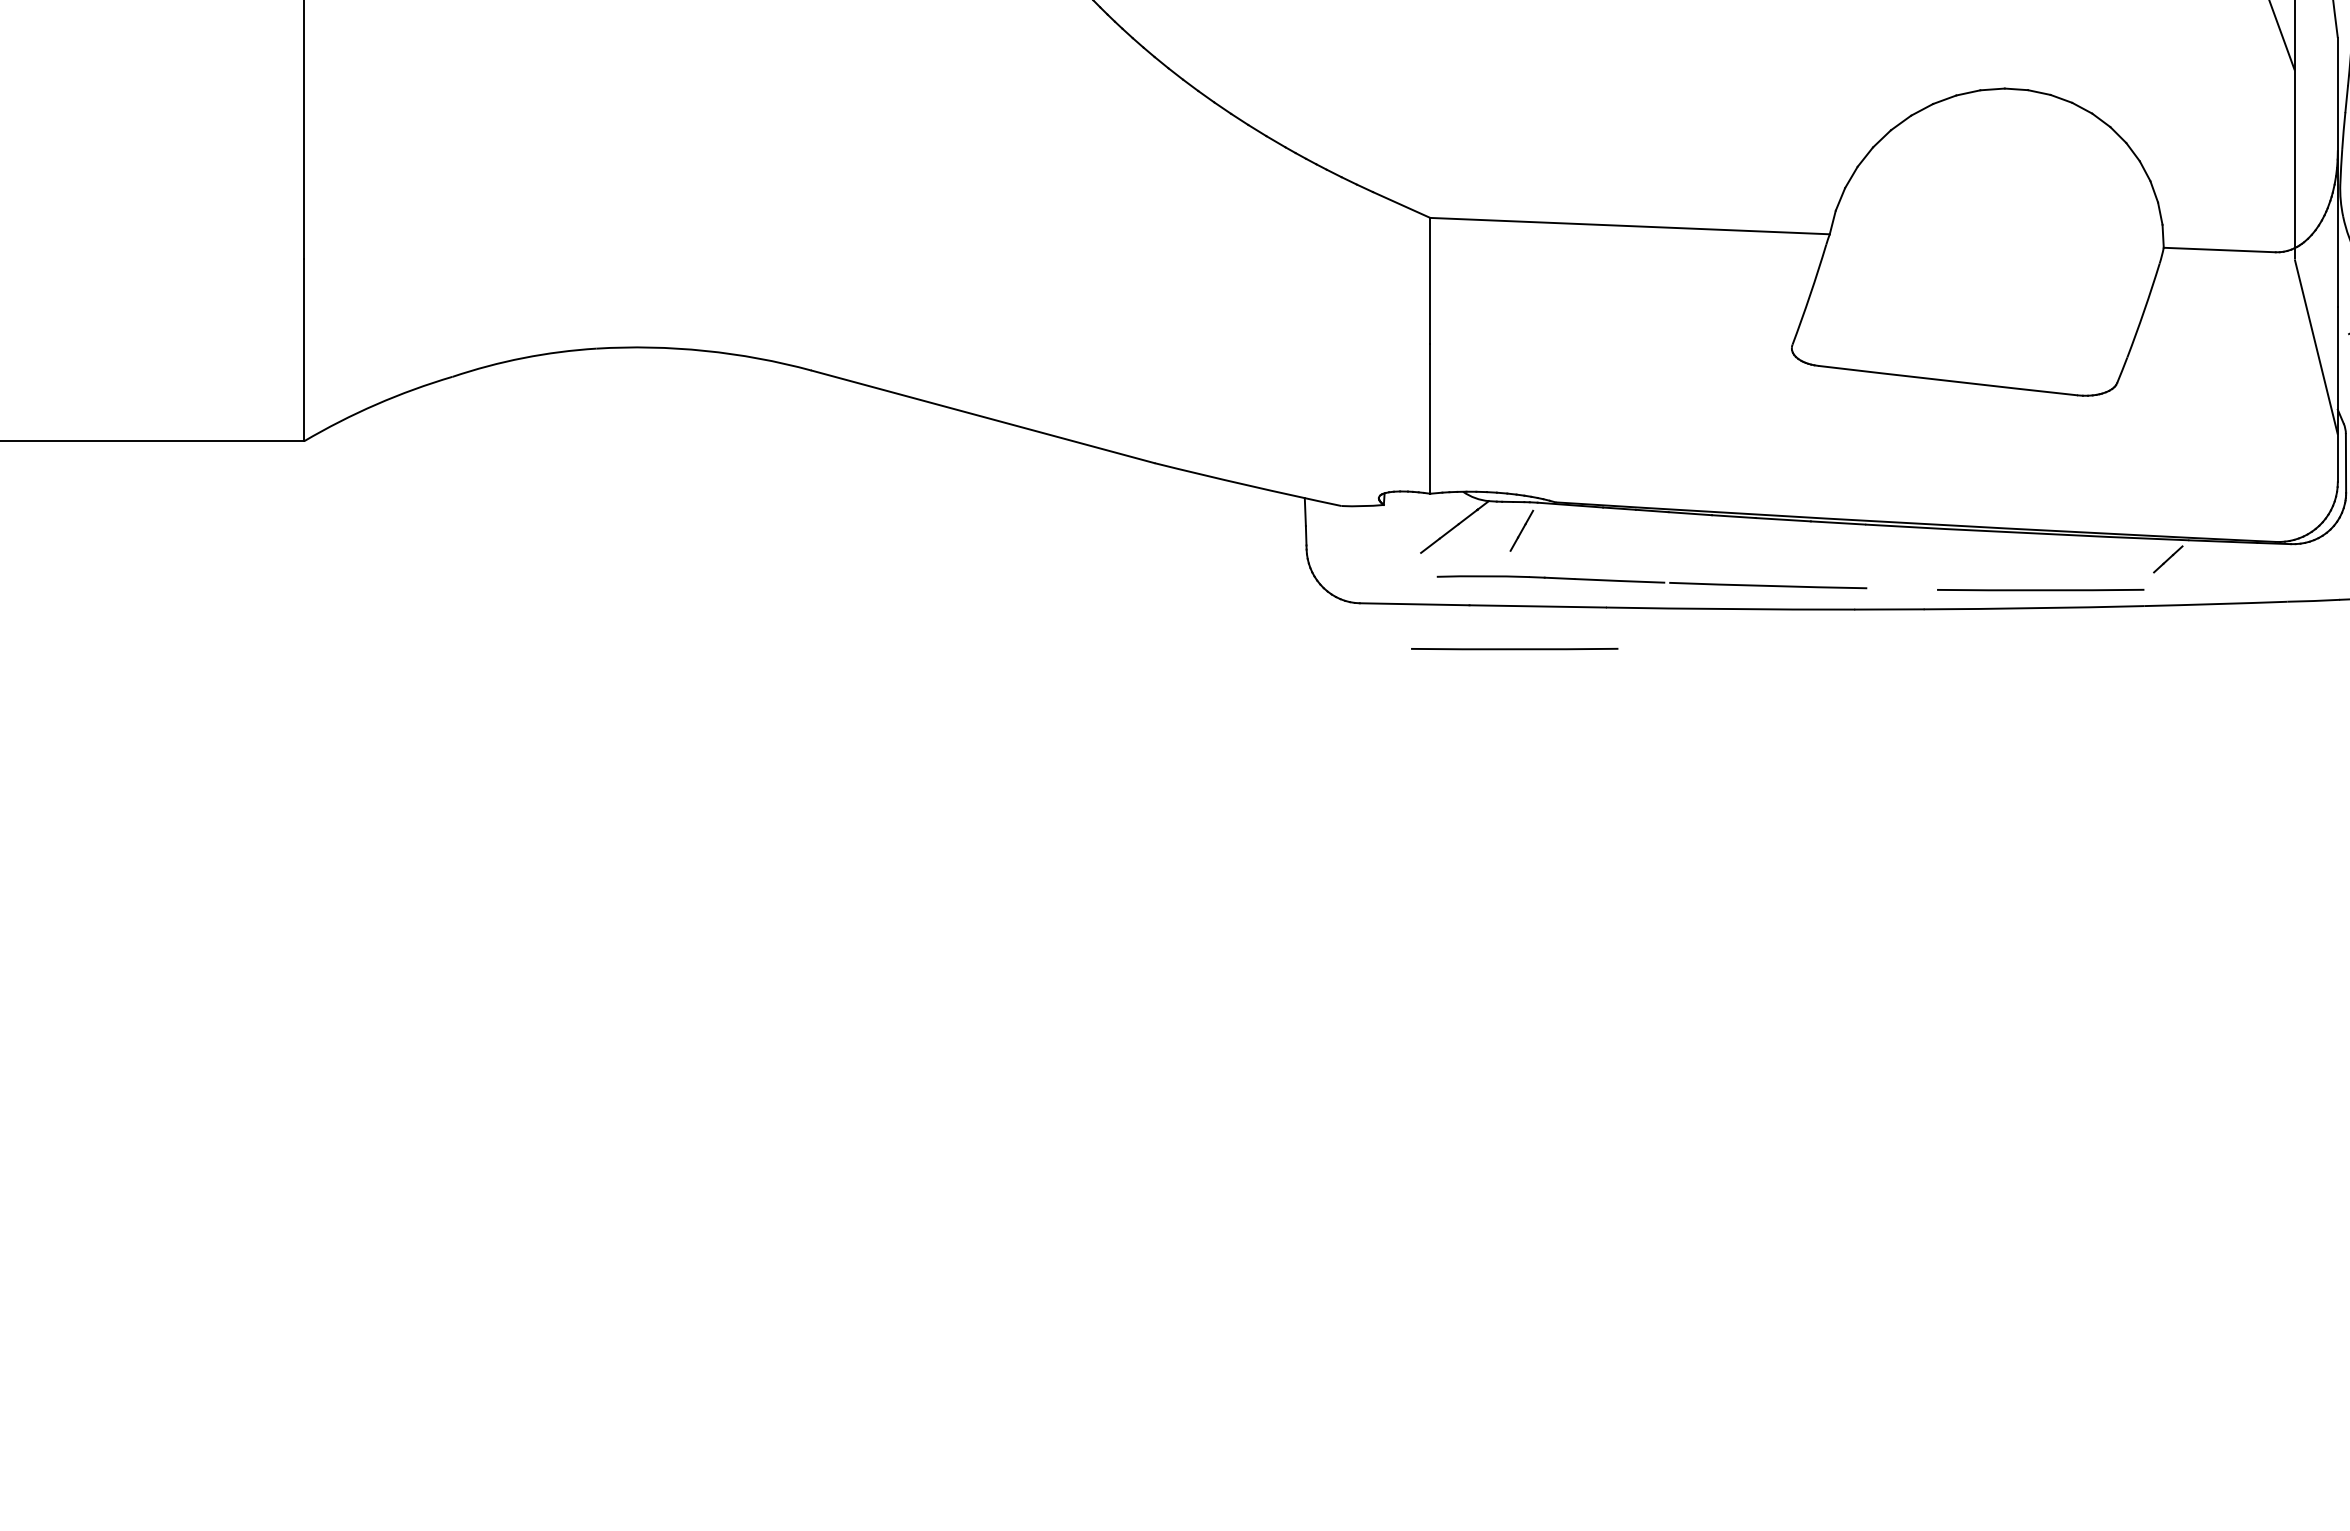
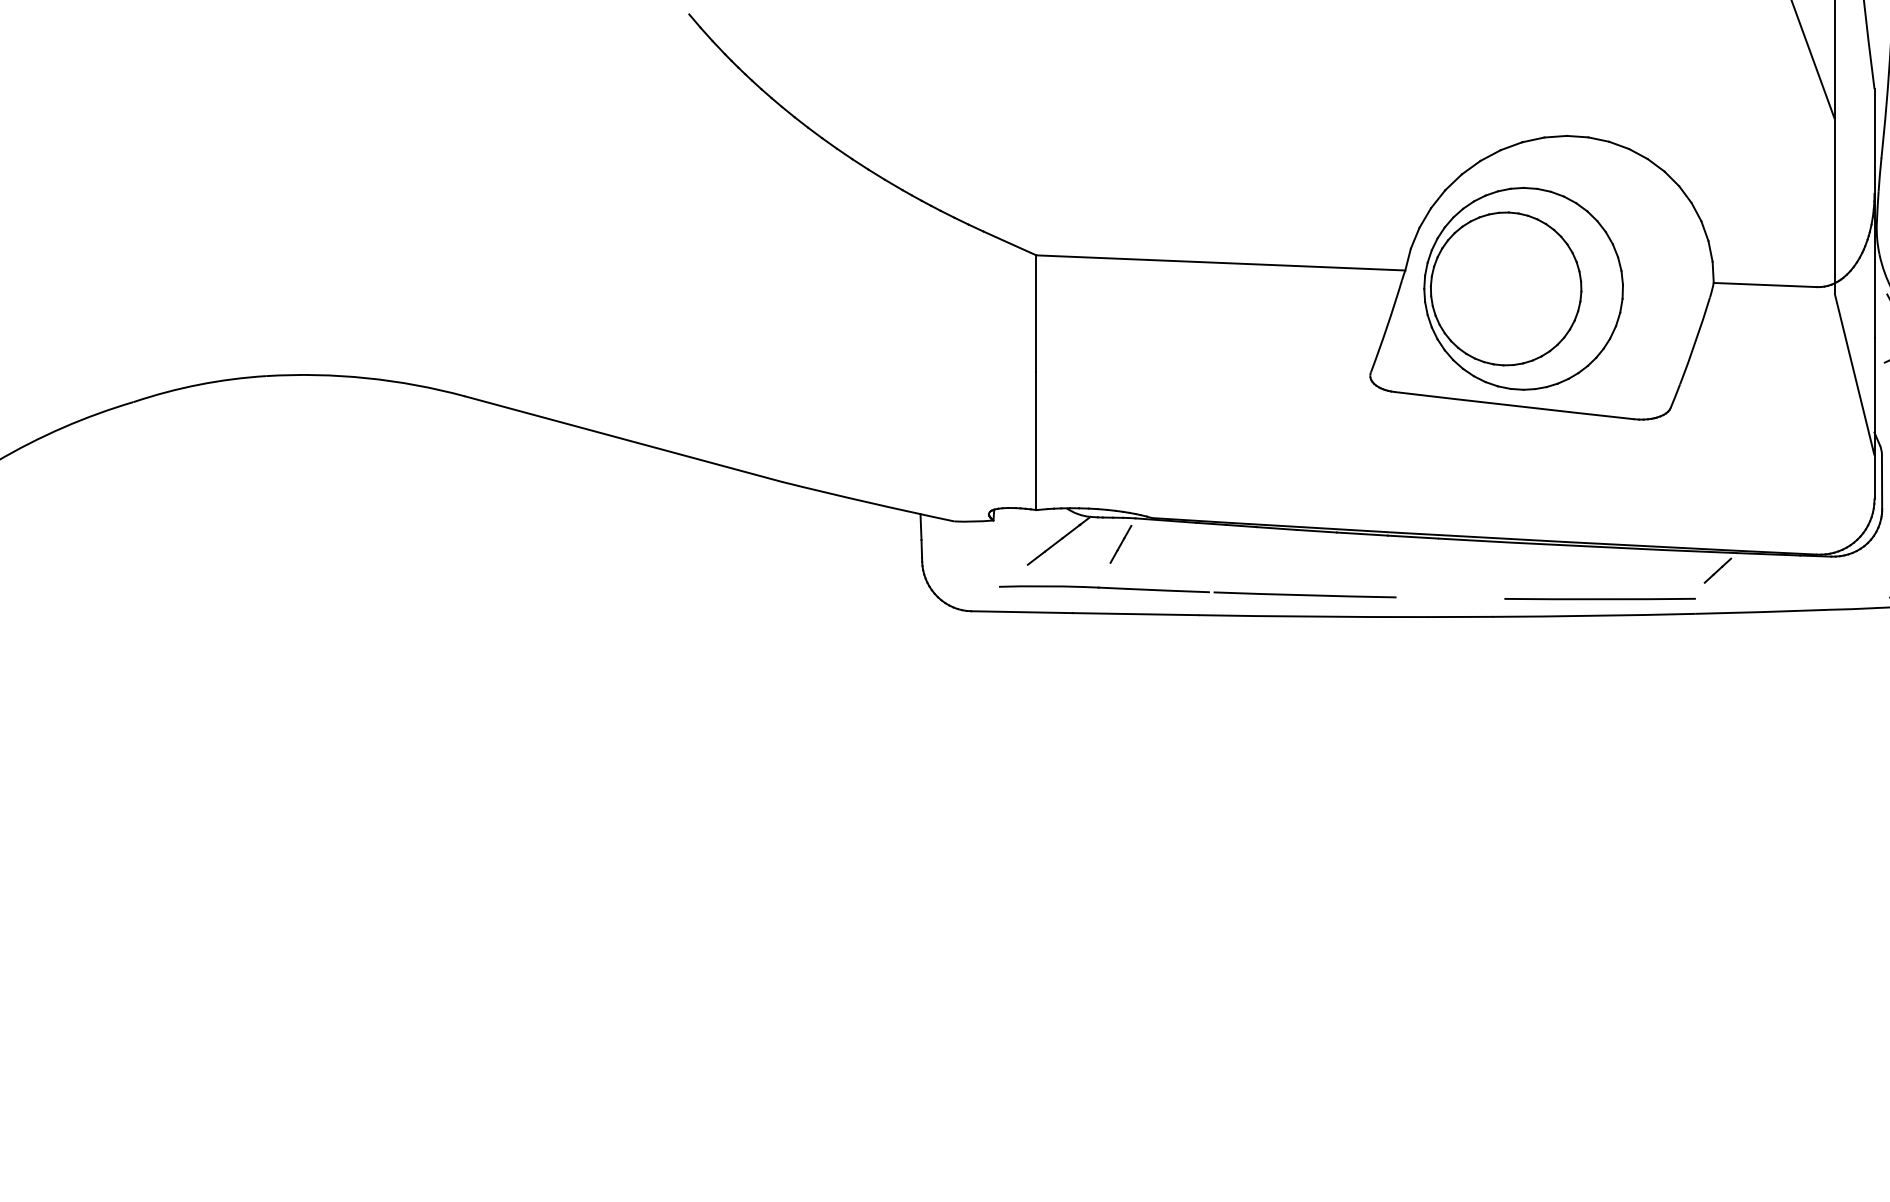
part: (1957, 253) -> (1523, 288), added
part: (1651, 582) -> (1197, 592), moved
line: (1514, 648) -> (1114, 653), removed

